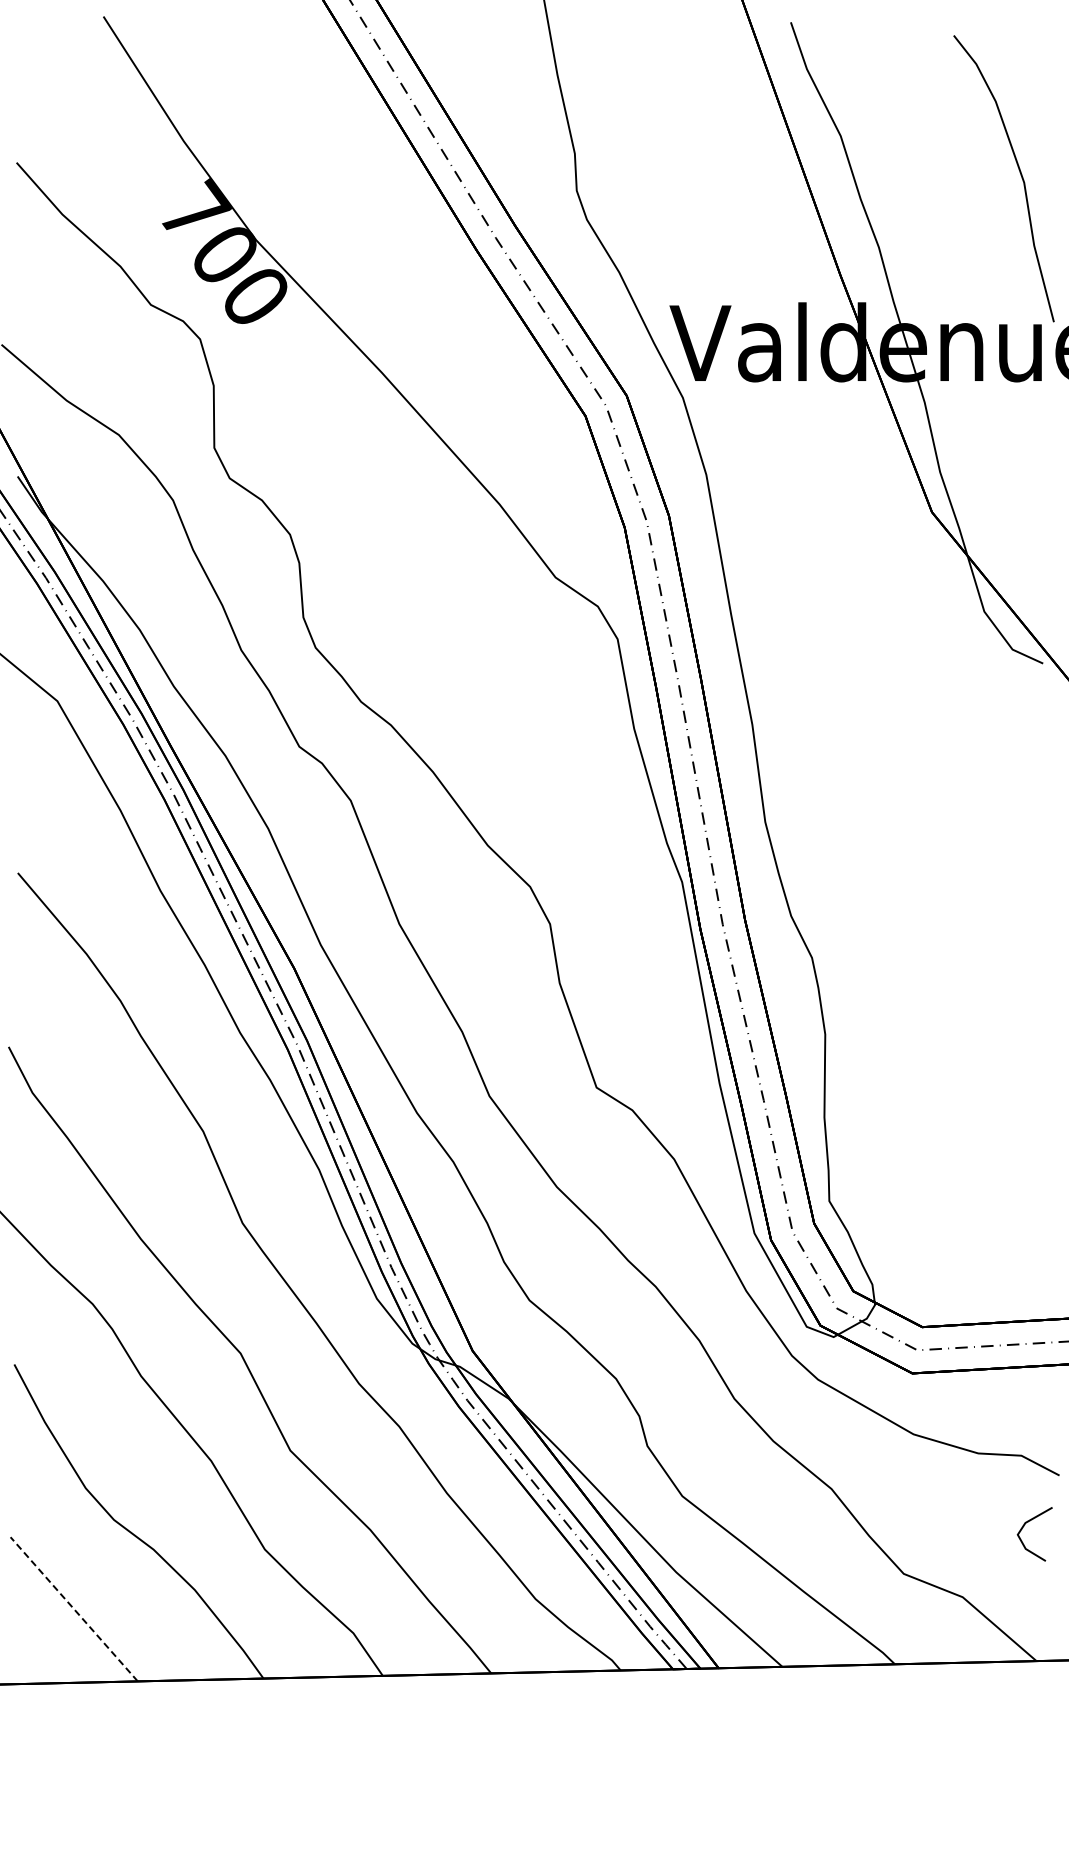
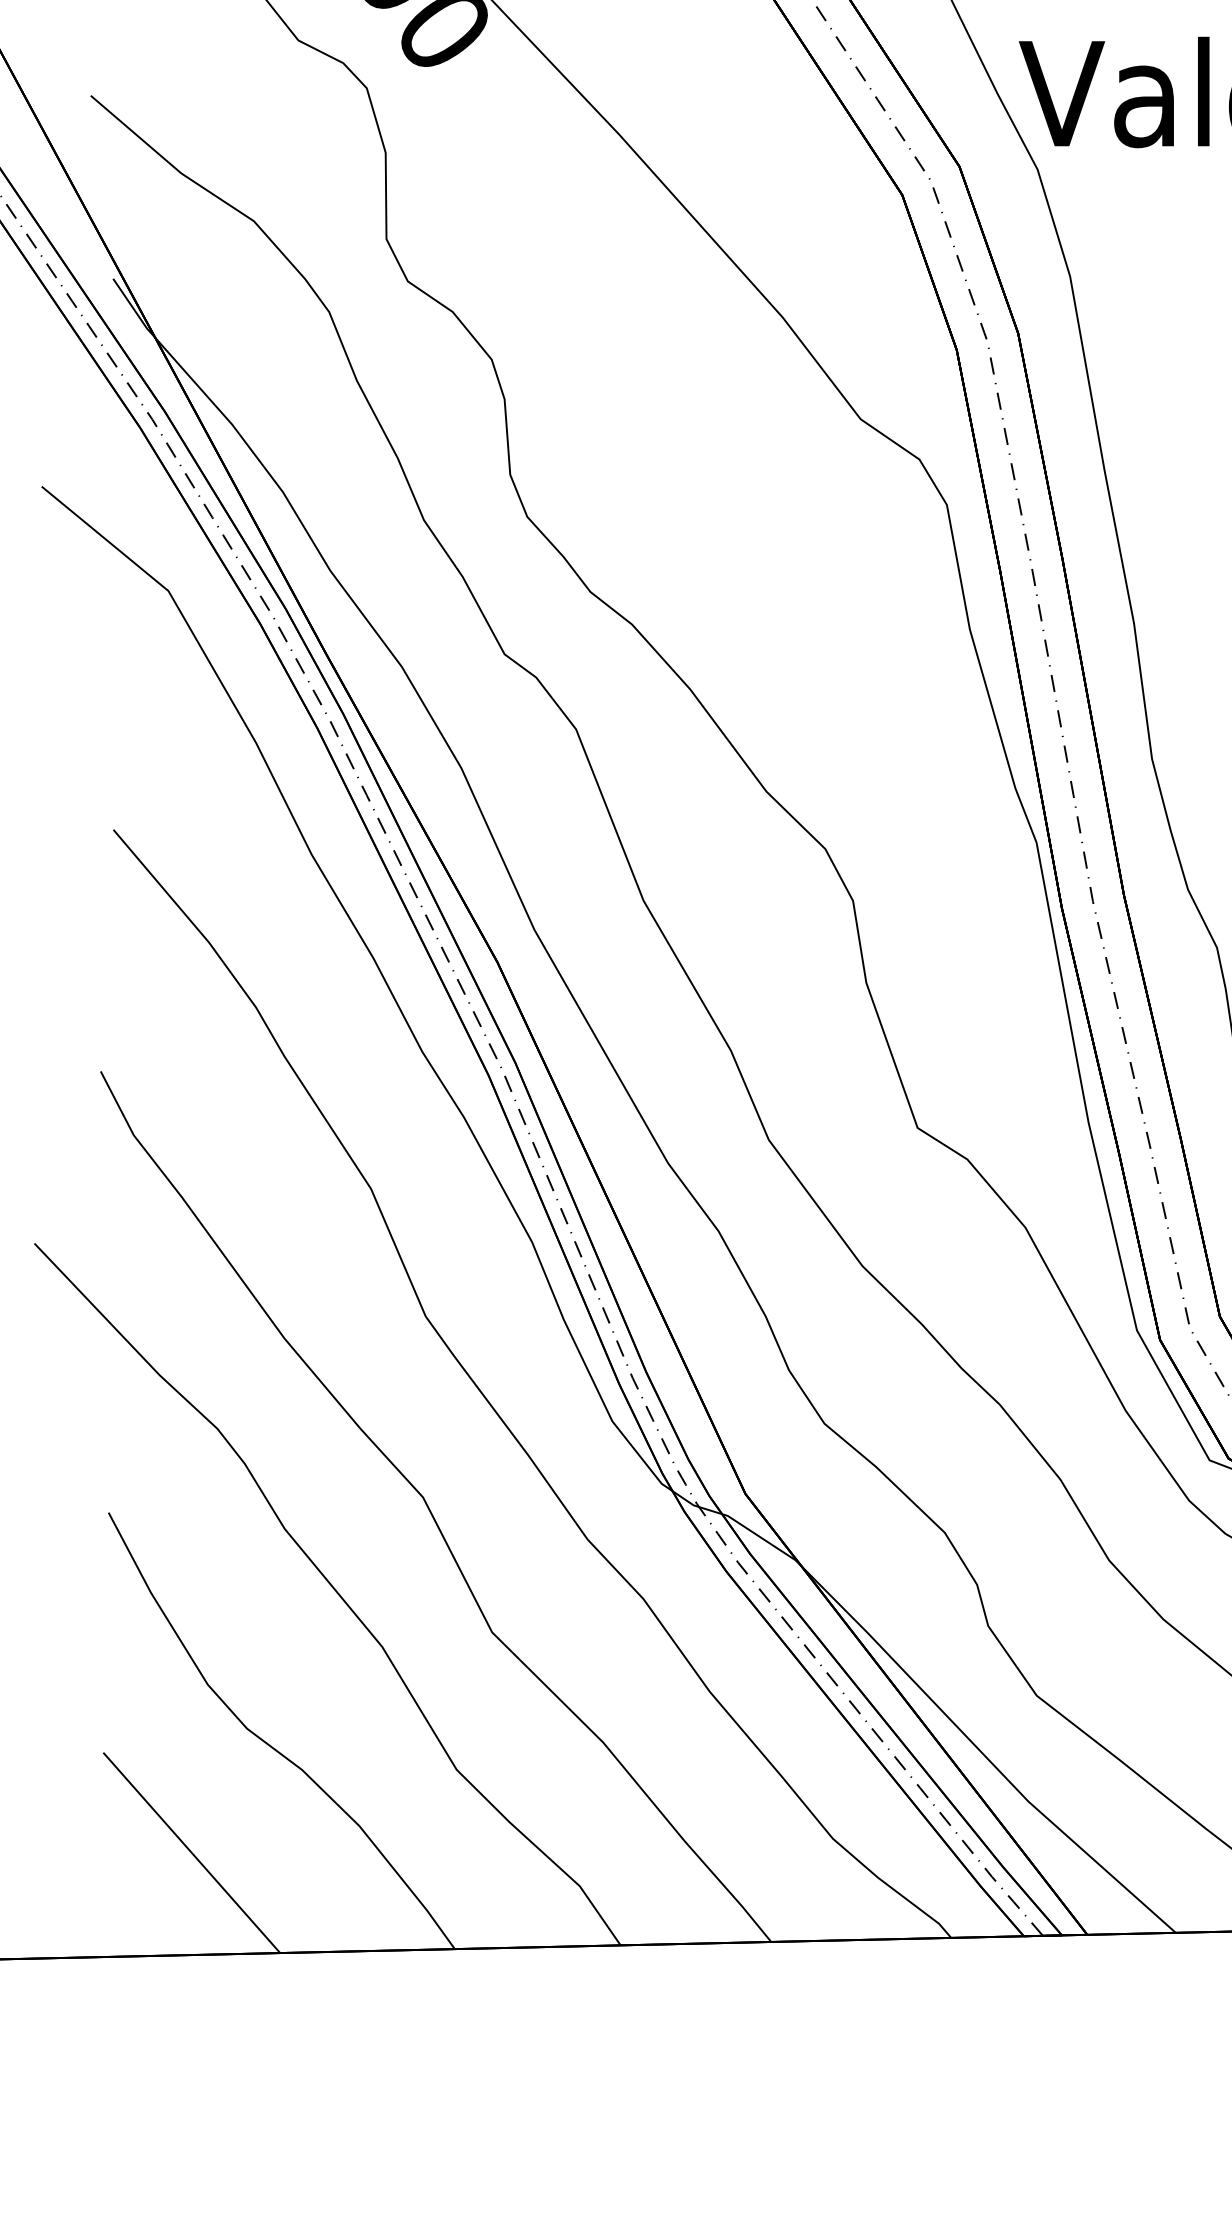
line: (73, 1608) -> (190, 1851), dashed -> solid

